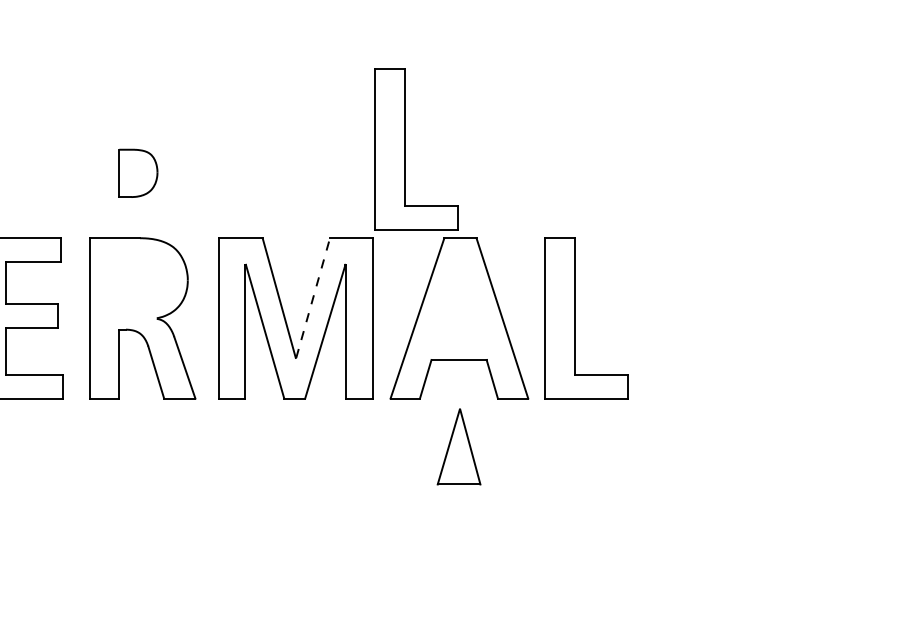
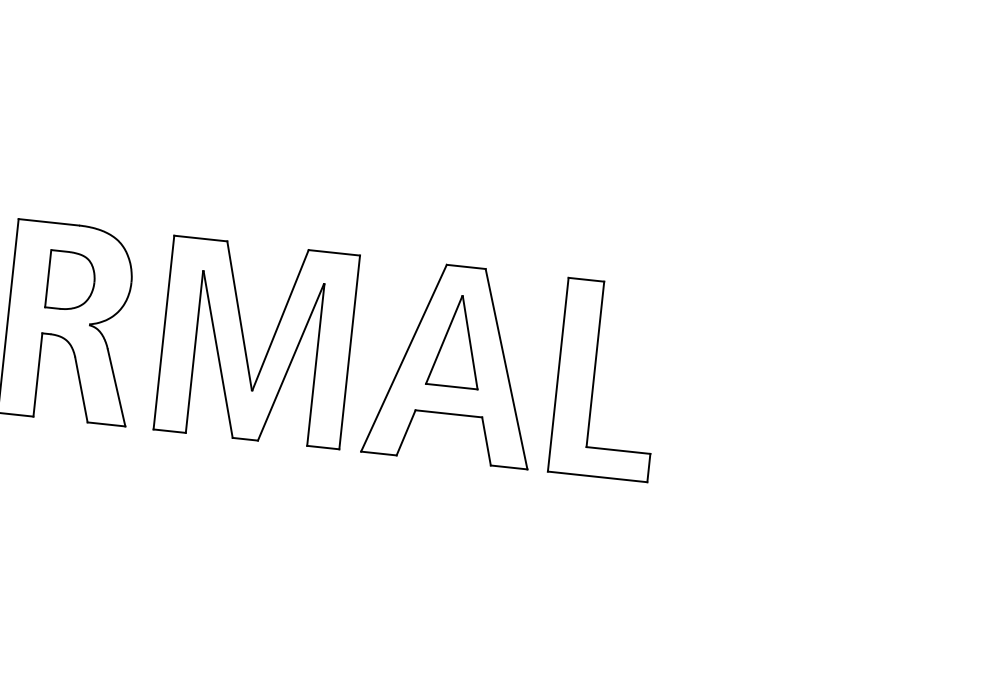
part: (405, 149) -> (411, 152), removed
part: (138, 172) -> (71, 280), moved
line: (313, 297) -> (281, 319), dashed -> solid
part: (458, 446) -> (455, 340), moved

